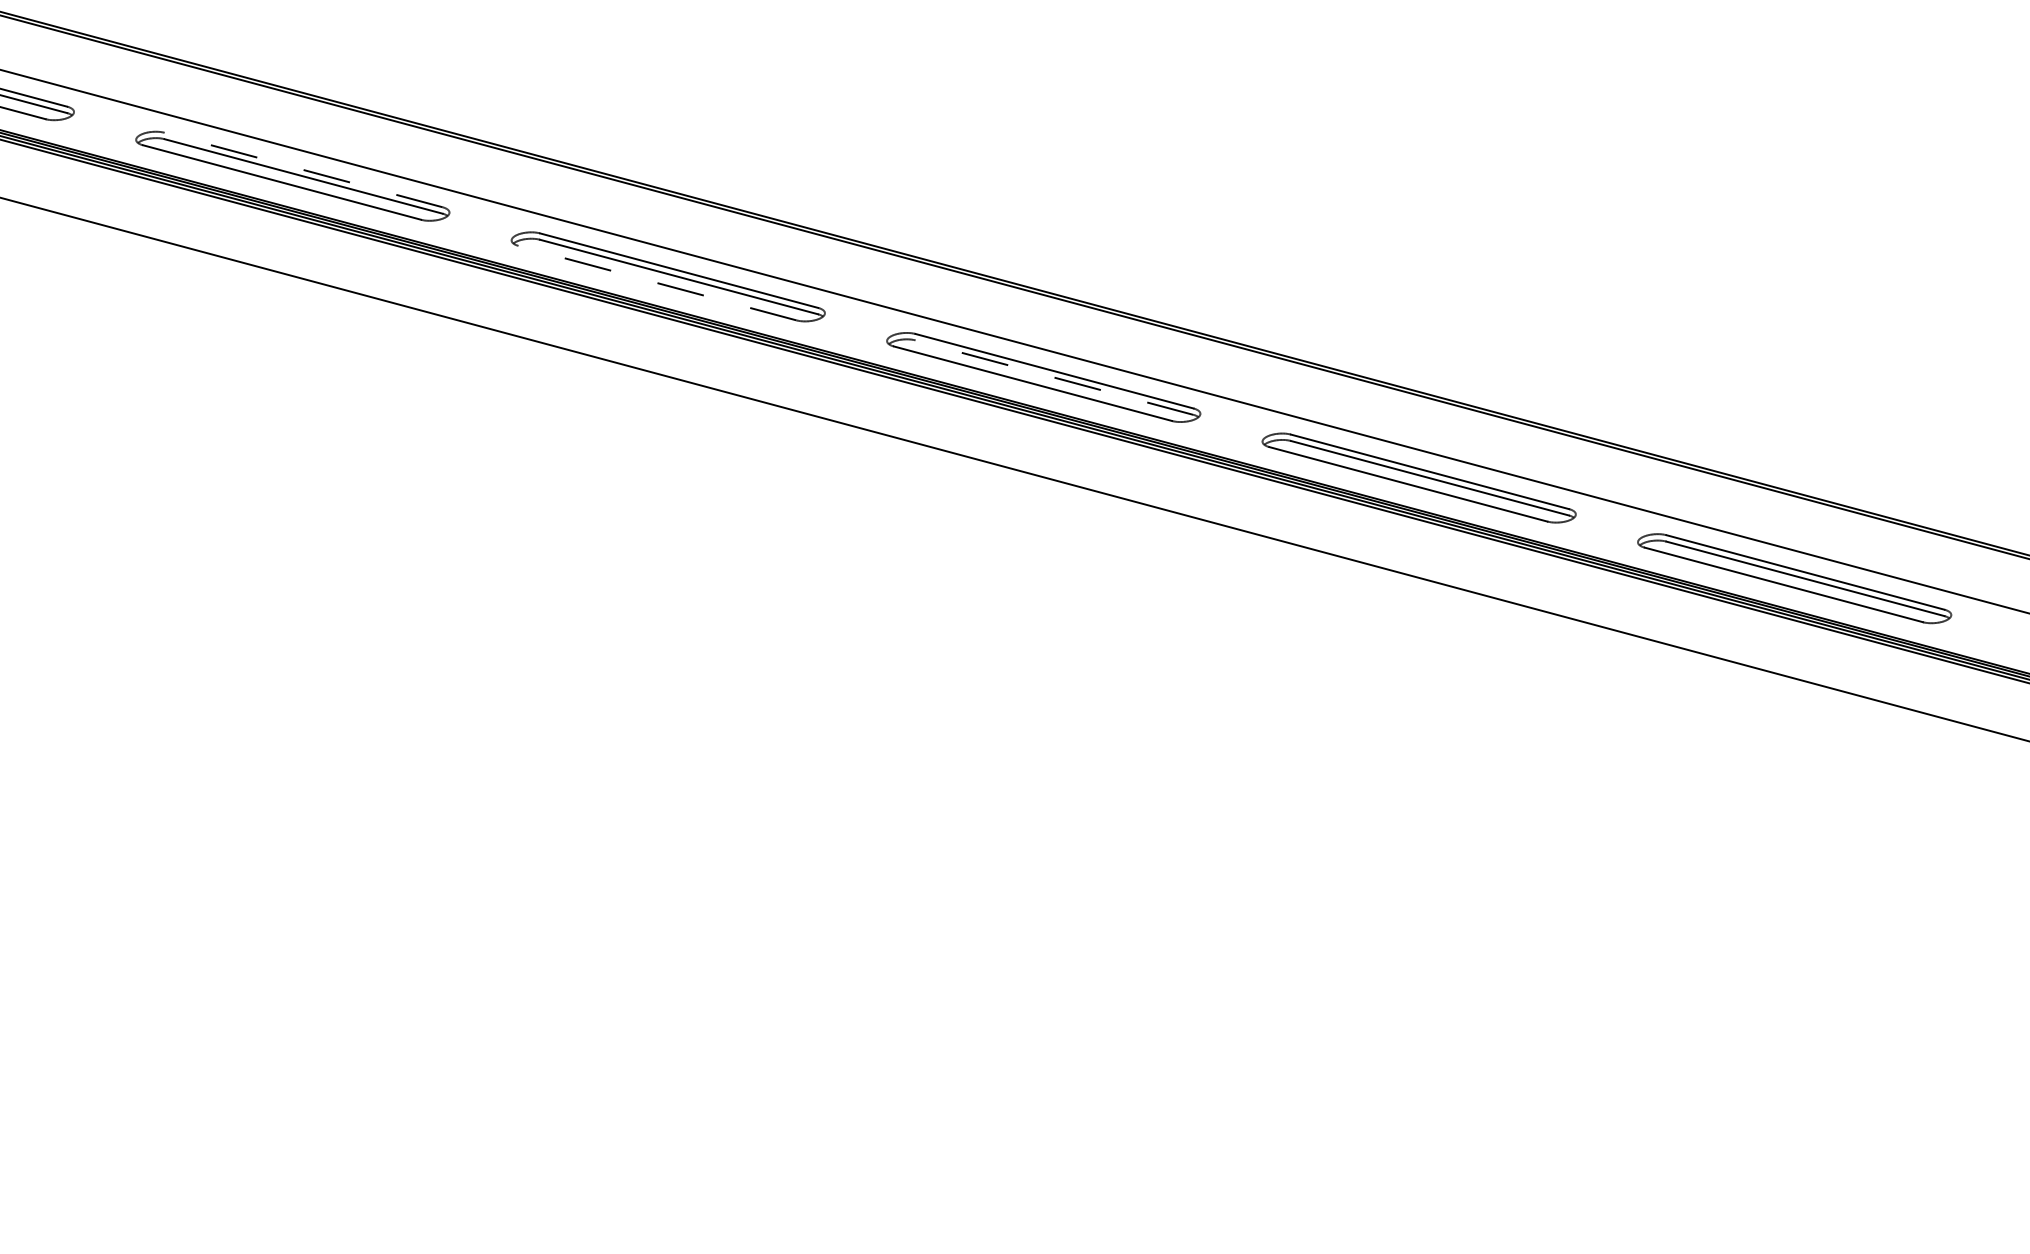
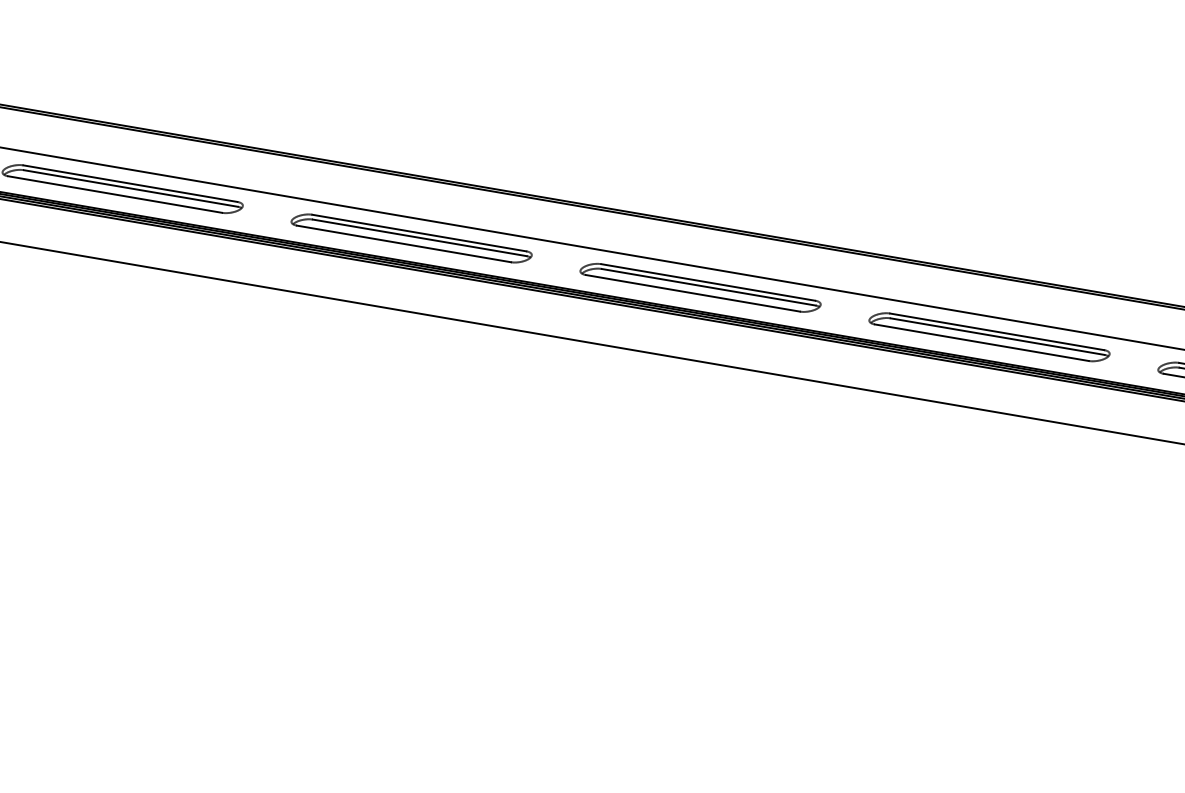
line: (303, 170) -> (130, 184), dashed -> solid
line: (657, 283) -> (404, 244), dashed -> solid
line: (1054, 377) -> (708, 287), dashed -> solid

